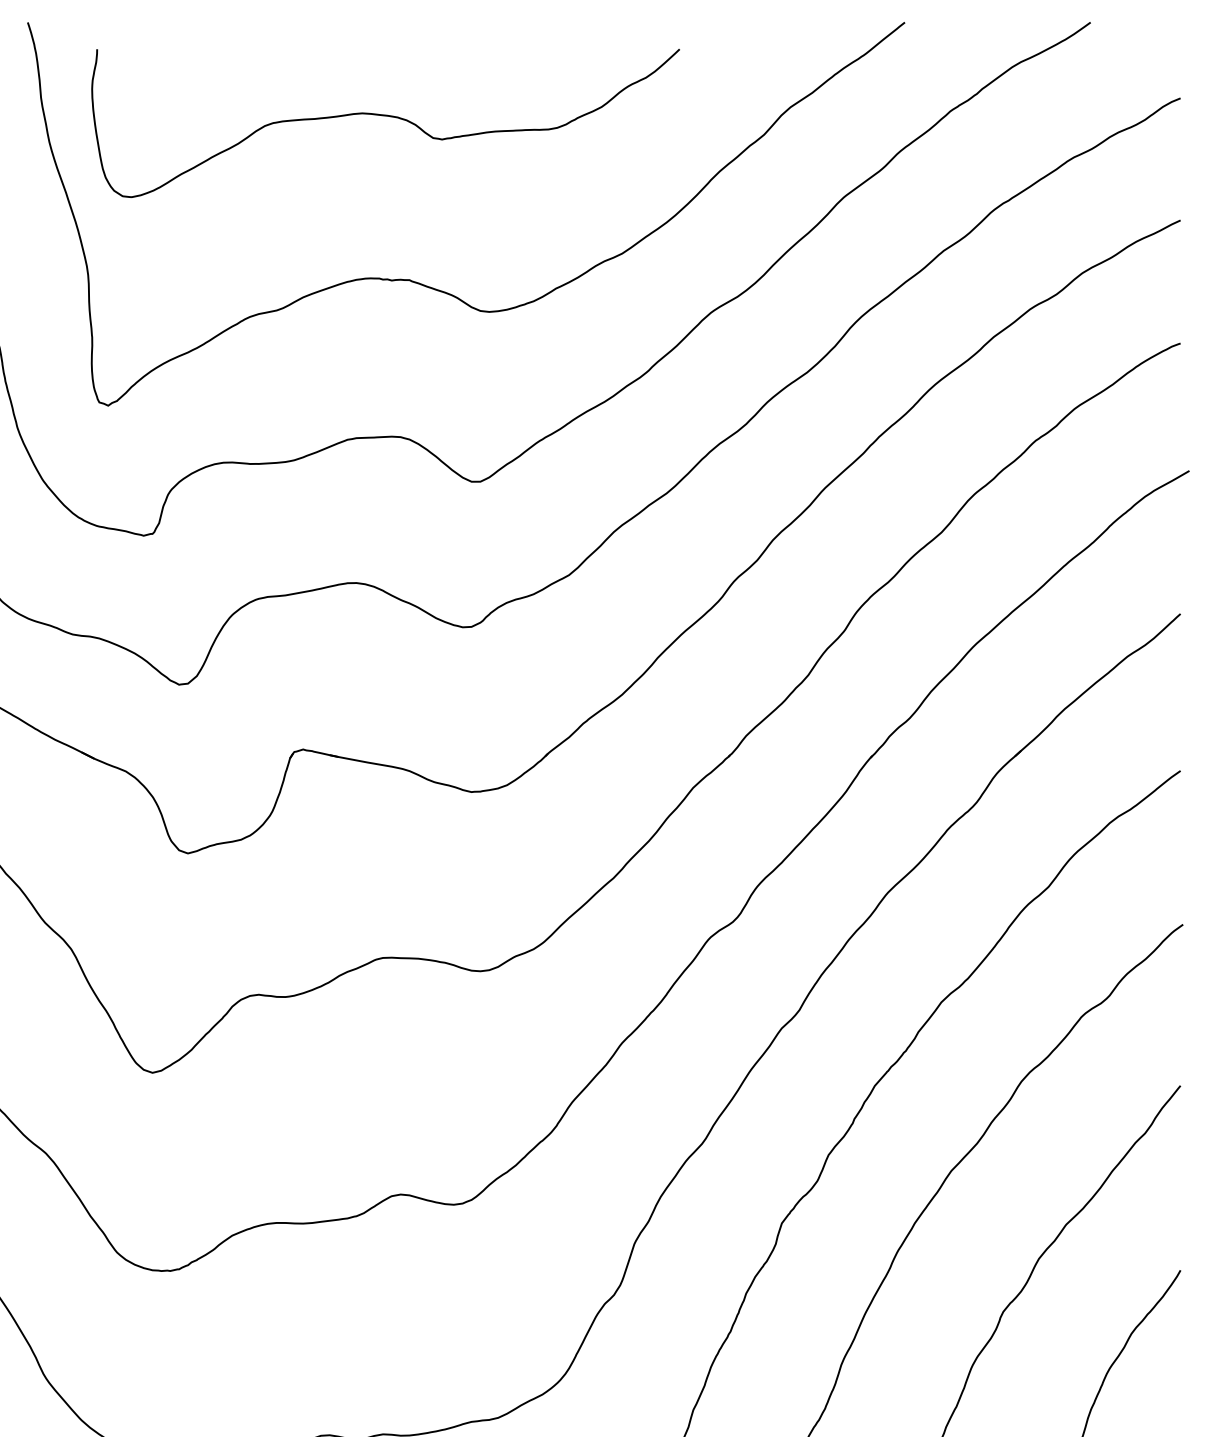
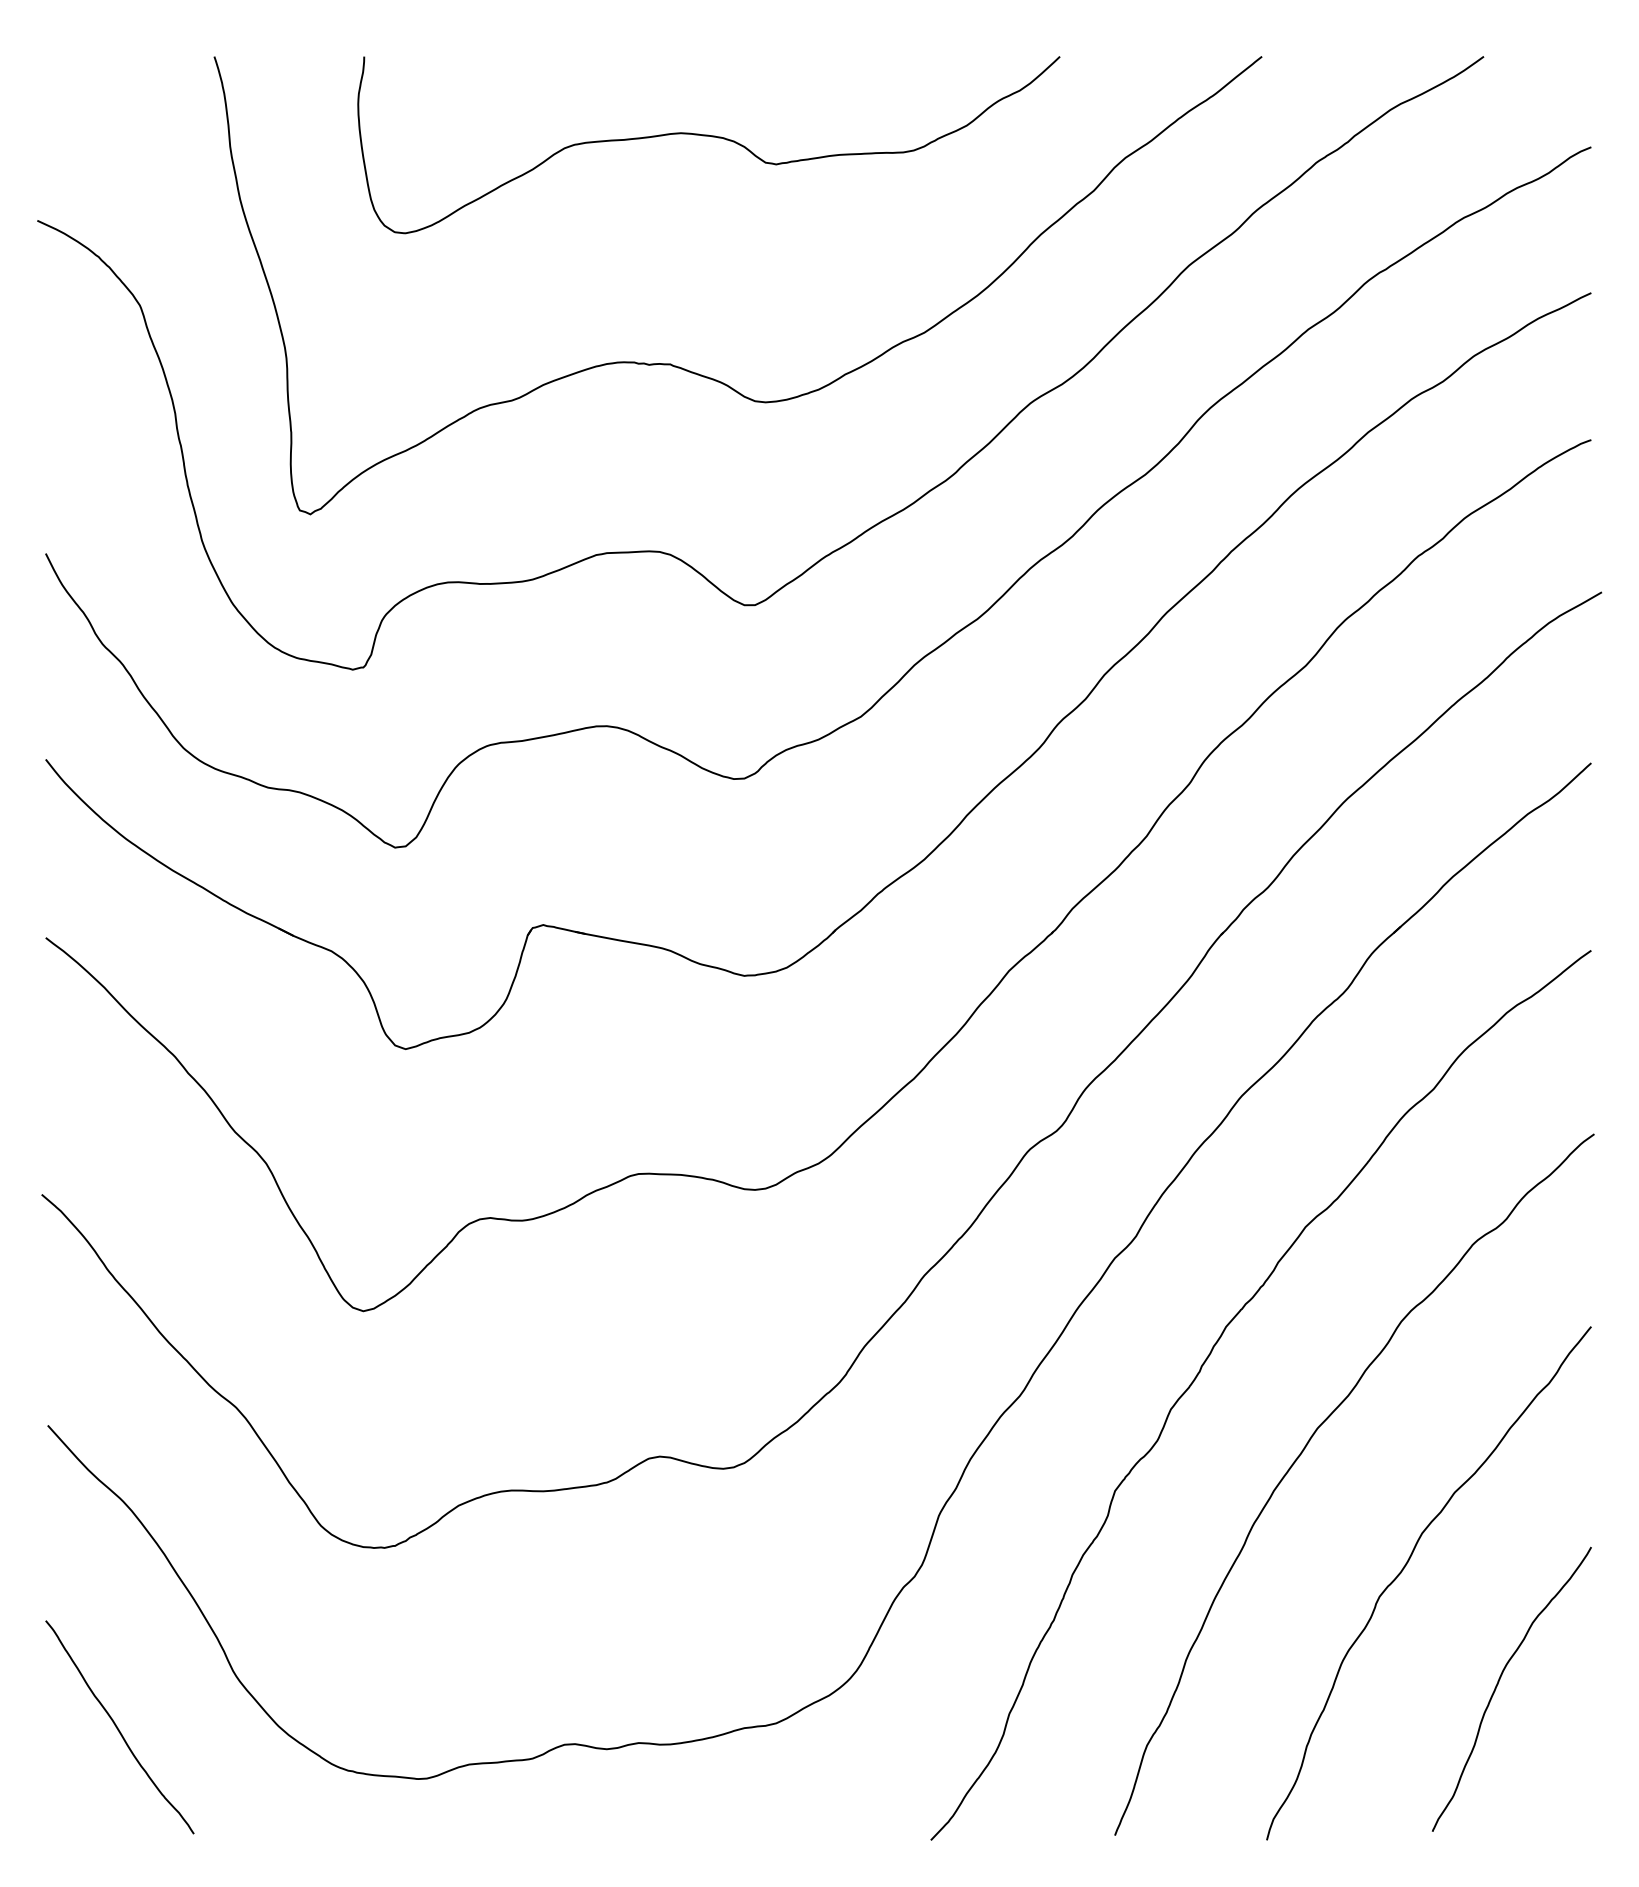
curve: (388, 116) -> (712, 137), moved

